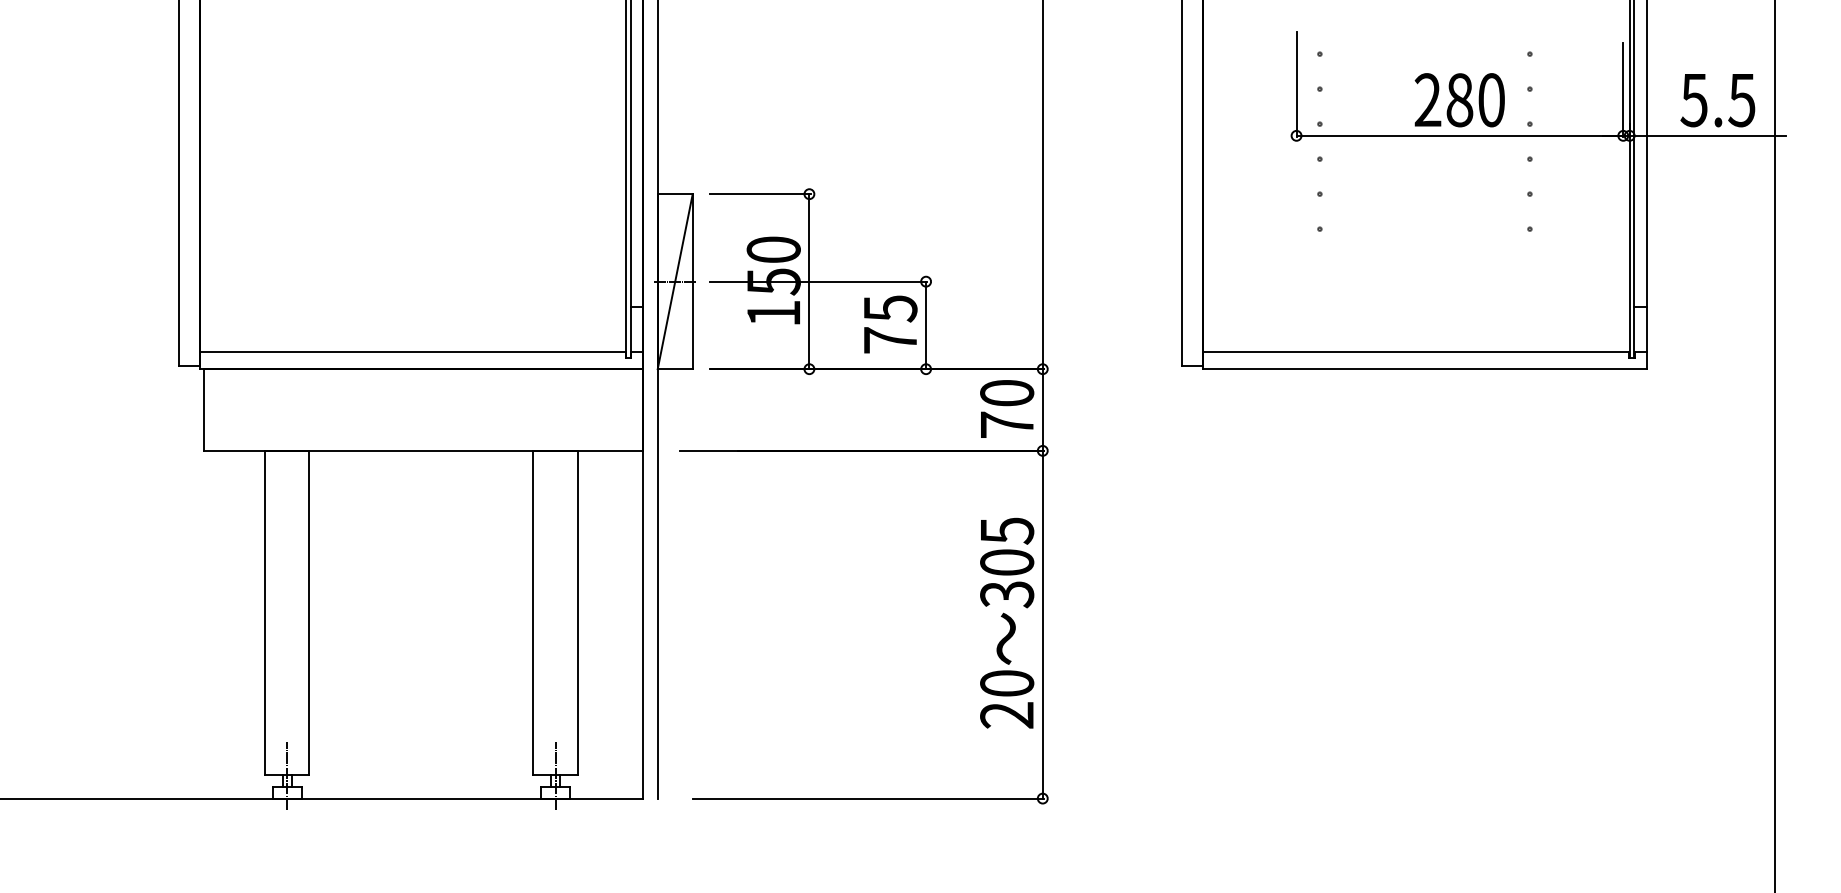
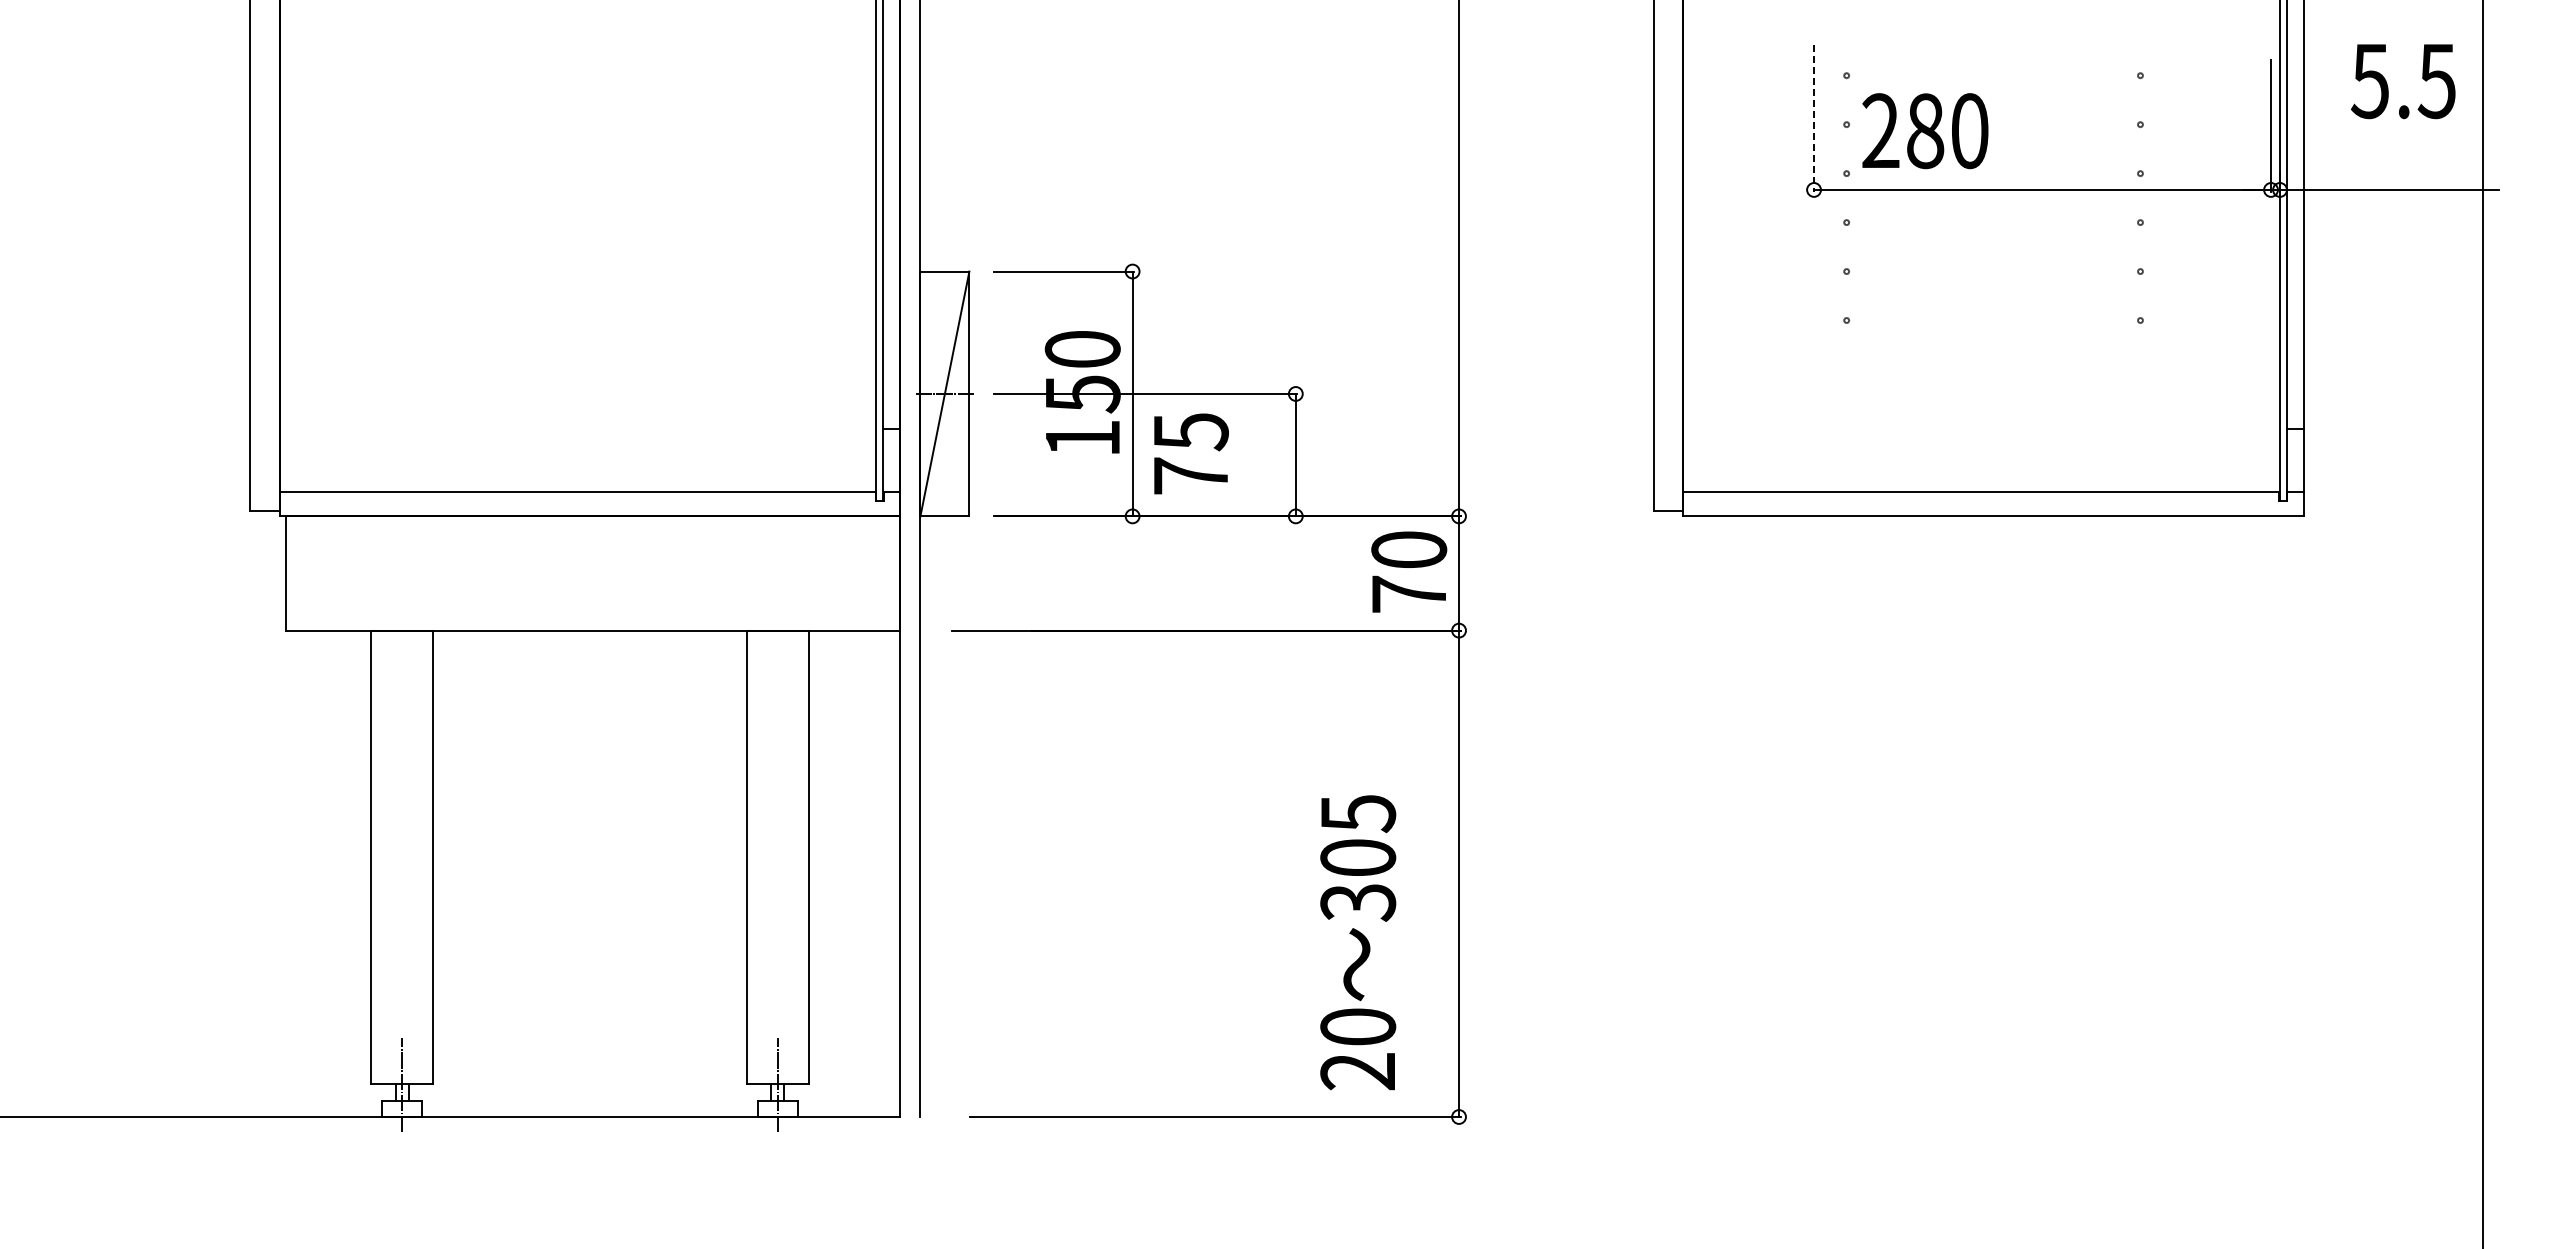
line: (1296, 84) -> (1814, 118), solid -> dashed
text: (1459, 100) -> (1925, 131), moved
text: (1717, 100) -> (2403, 81), moved
text: (890, 324) -> (1191, 453), moved
text: (1007, 623) -> (1358, 942), moved

